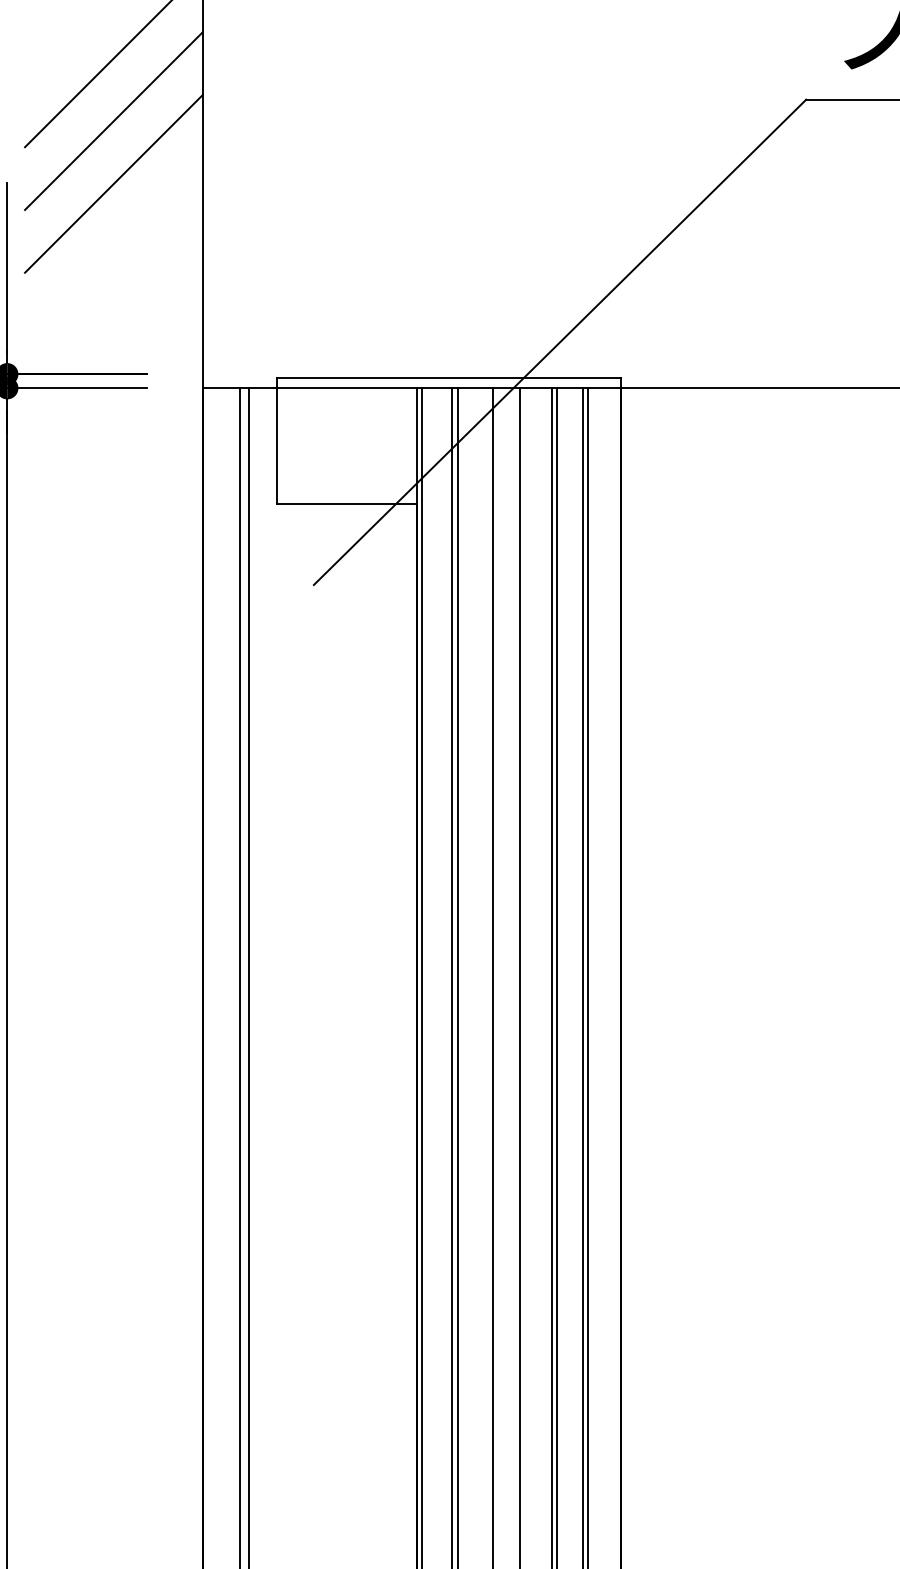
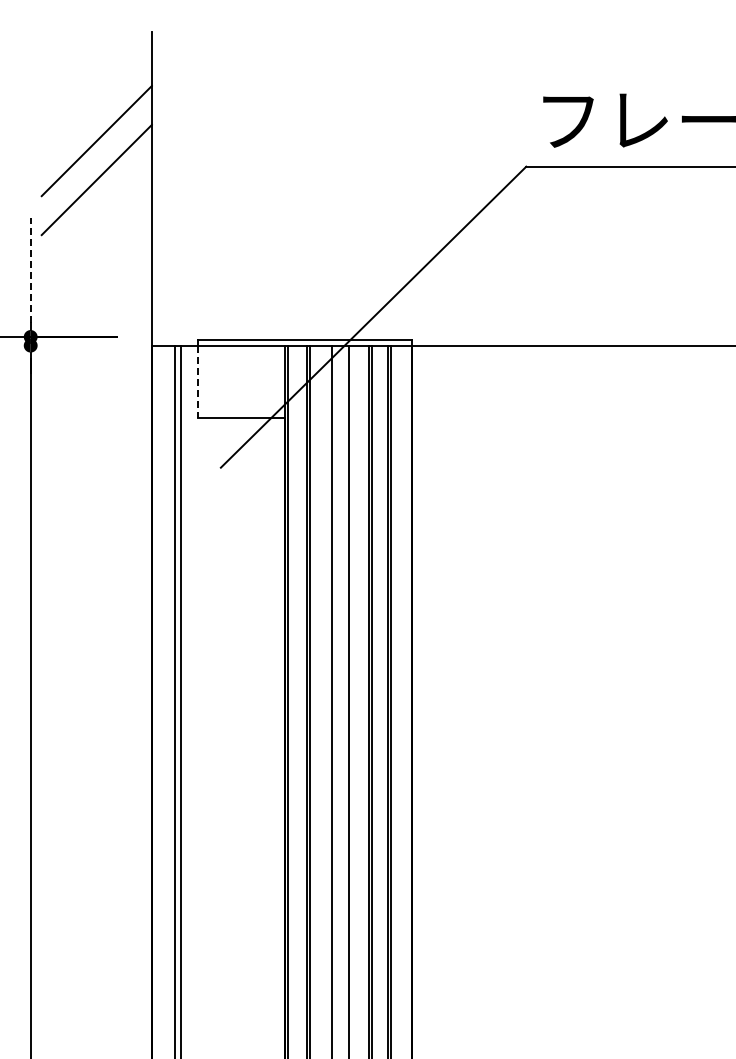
line: (113, 183) -> (96, 218), removed
line: (6, 267) -> (30, 270), solid -> dashed
line: (76, 387) -> (73, 345), removed
line: (277, 447) -> (198, 382), solid -> dashed

